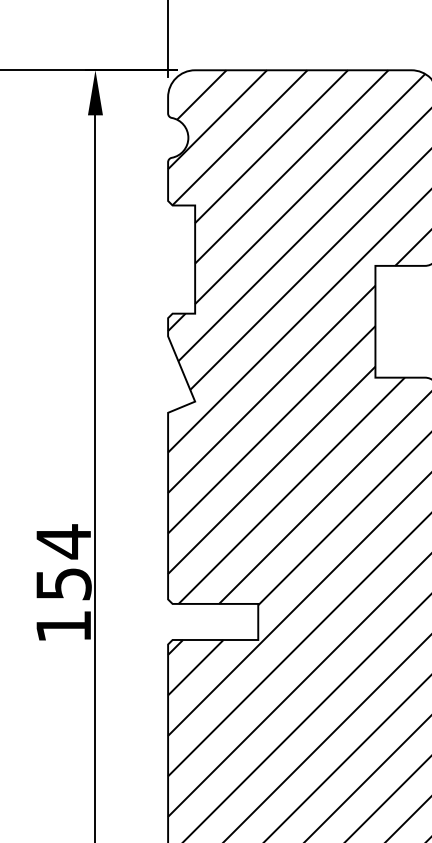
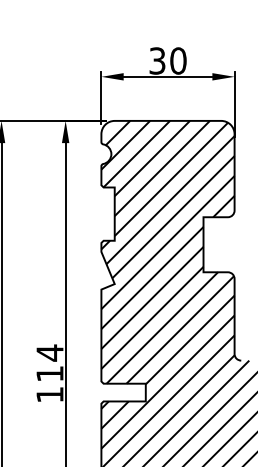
text: (62, 583) -> (49, 373), 154 -> 114

